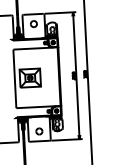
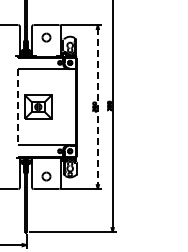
line: (76, 75) -> (97, 106), solid -> dashed
line: (15, 79) -> (18, 107), solid -> dashed

